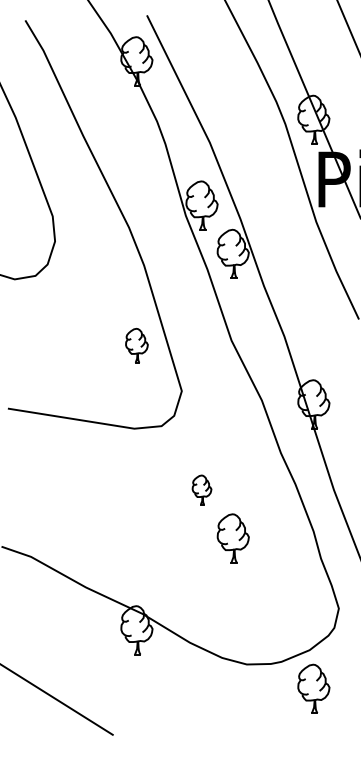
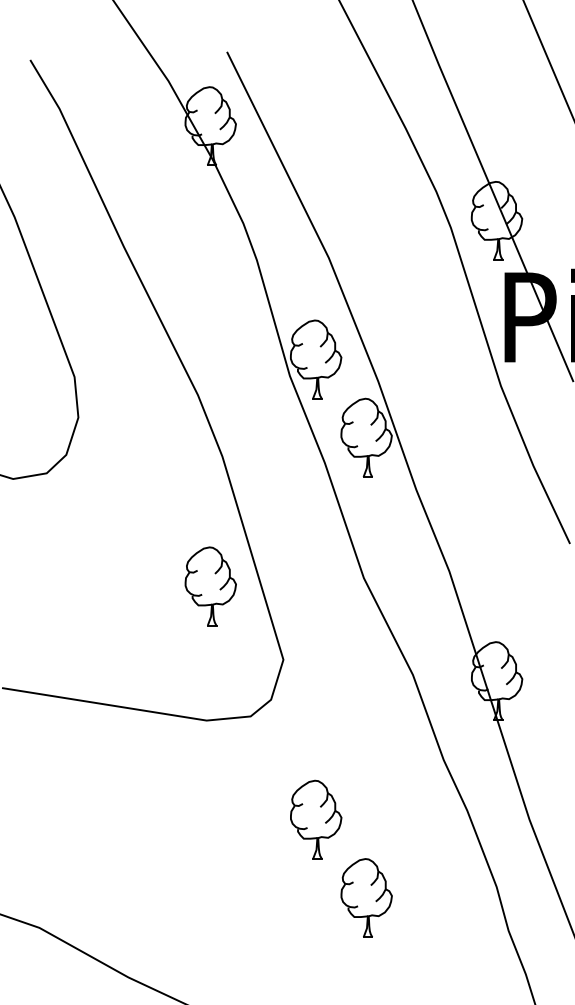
part: (136, 345) -> (210, 585), size x1.43
part: (201, 489) -> (315, 818), size x1.67

